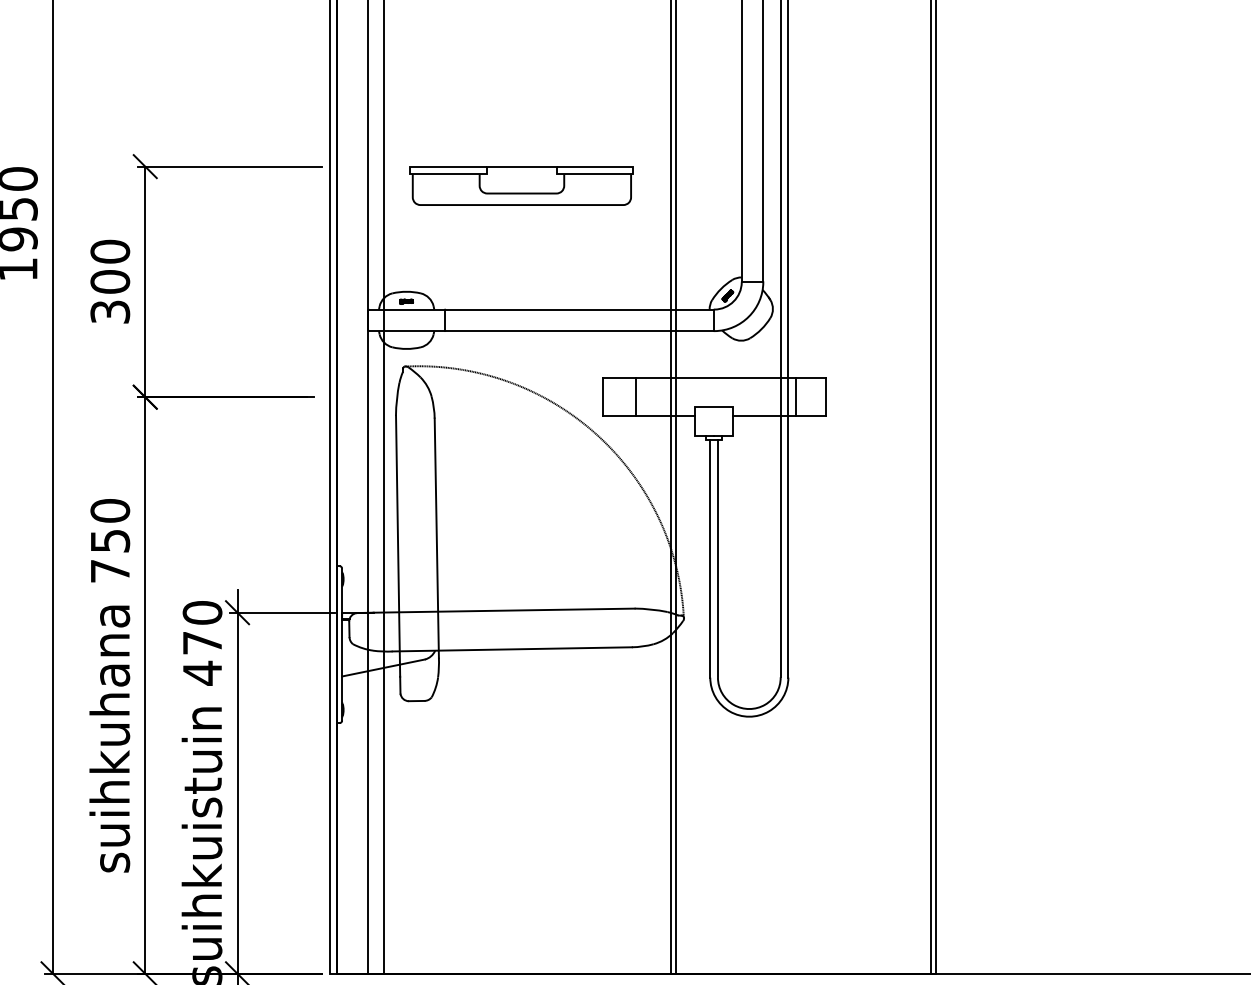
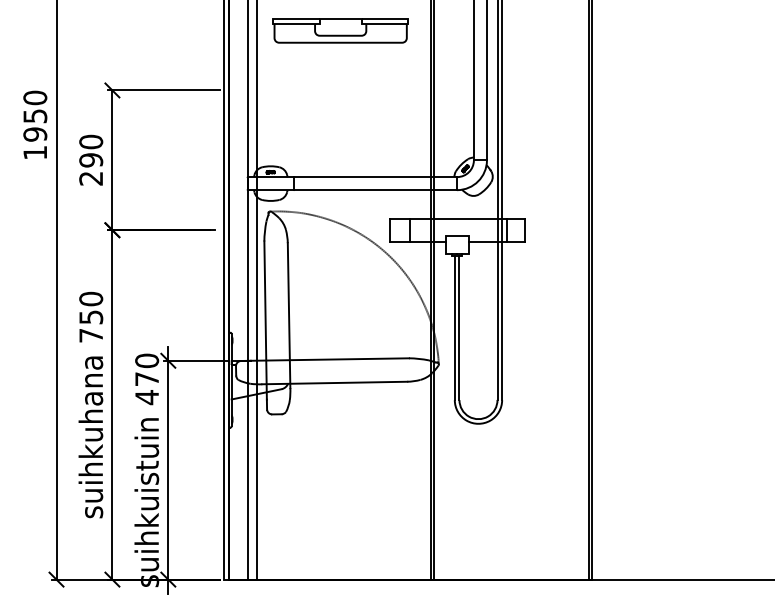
part: (521, 184) -> (340, 30), moved
text: (110, 297) -> (91, 169), 300 -> 290

